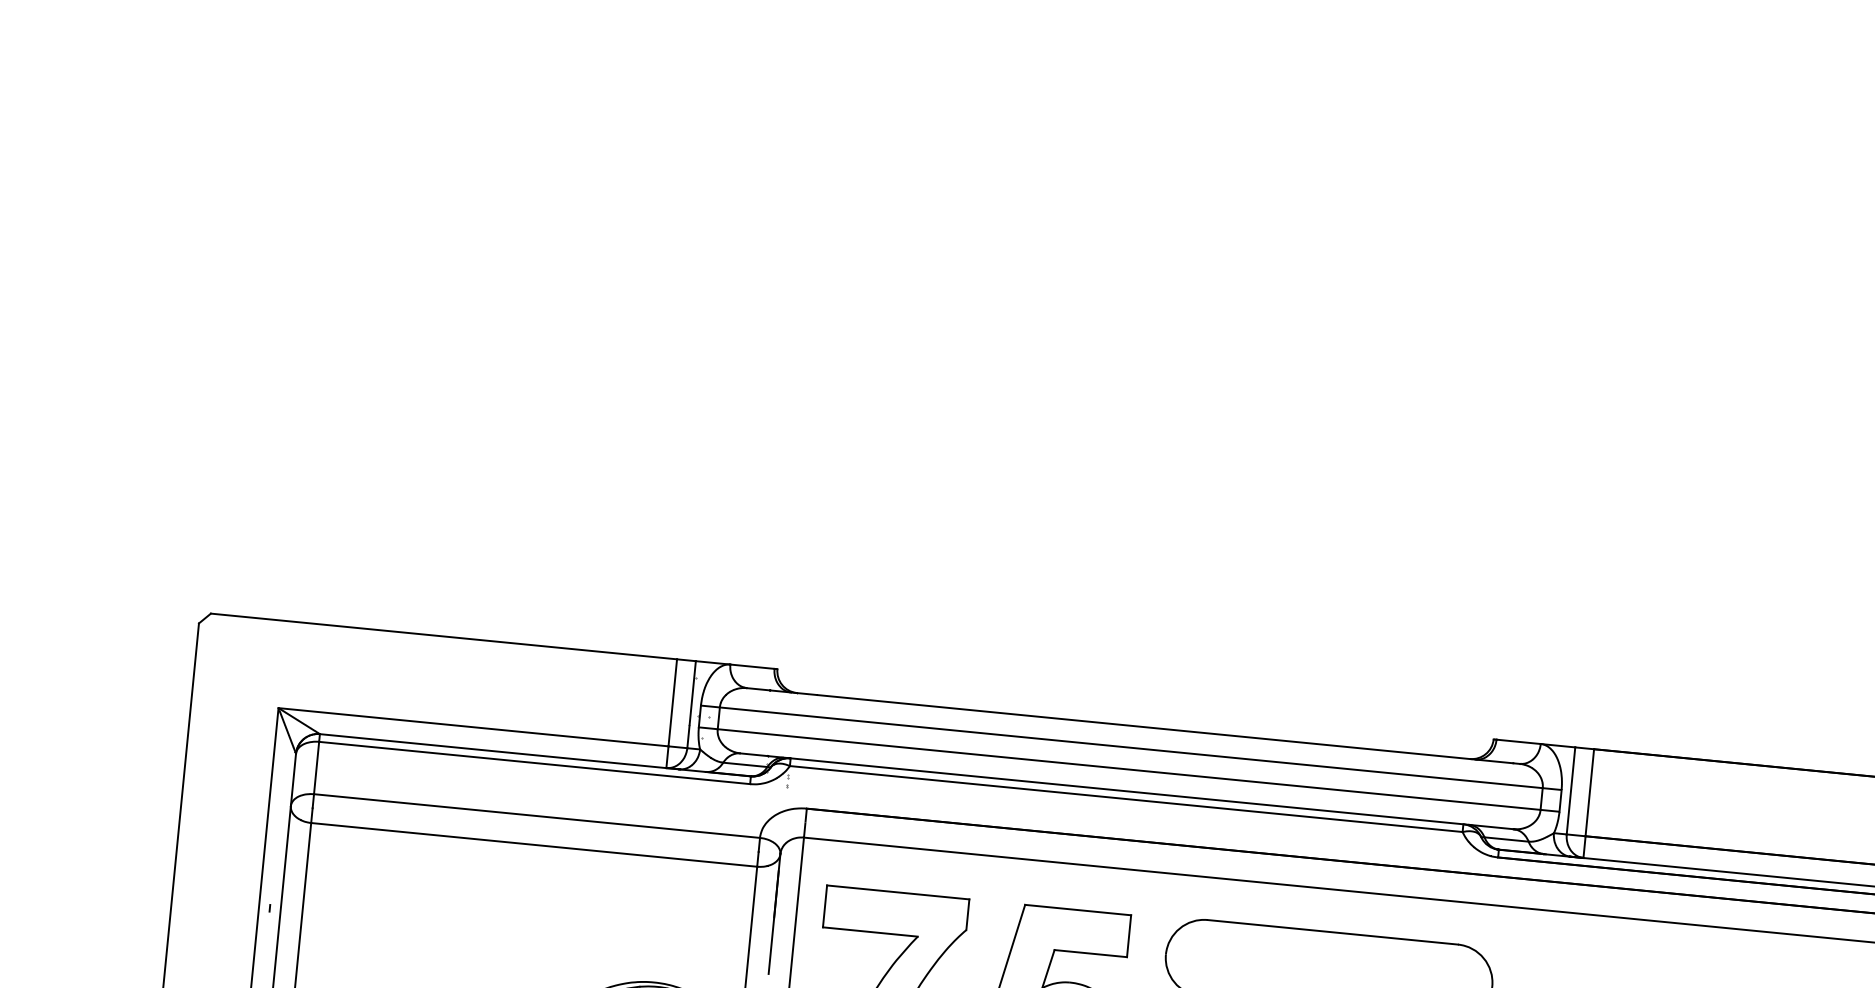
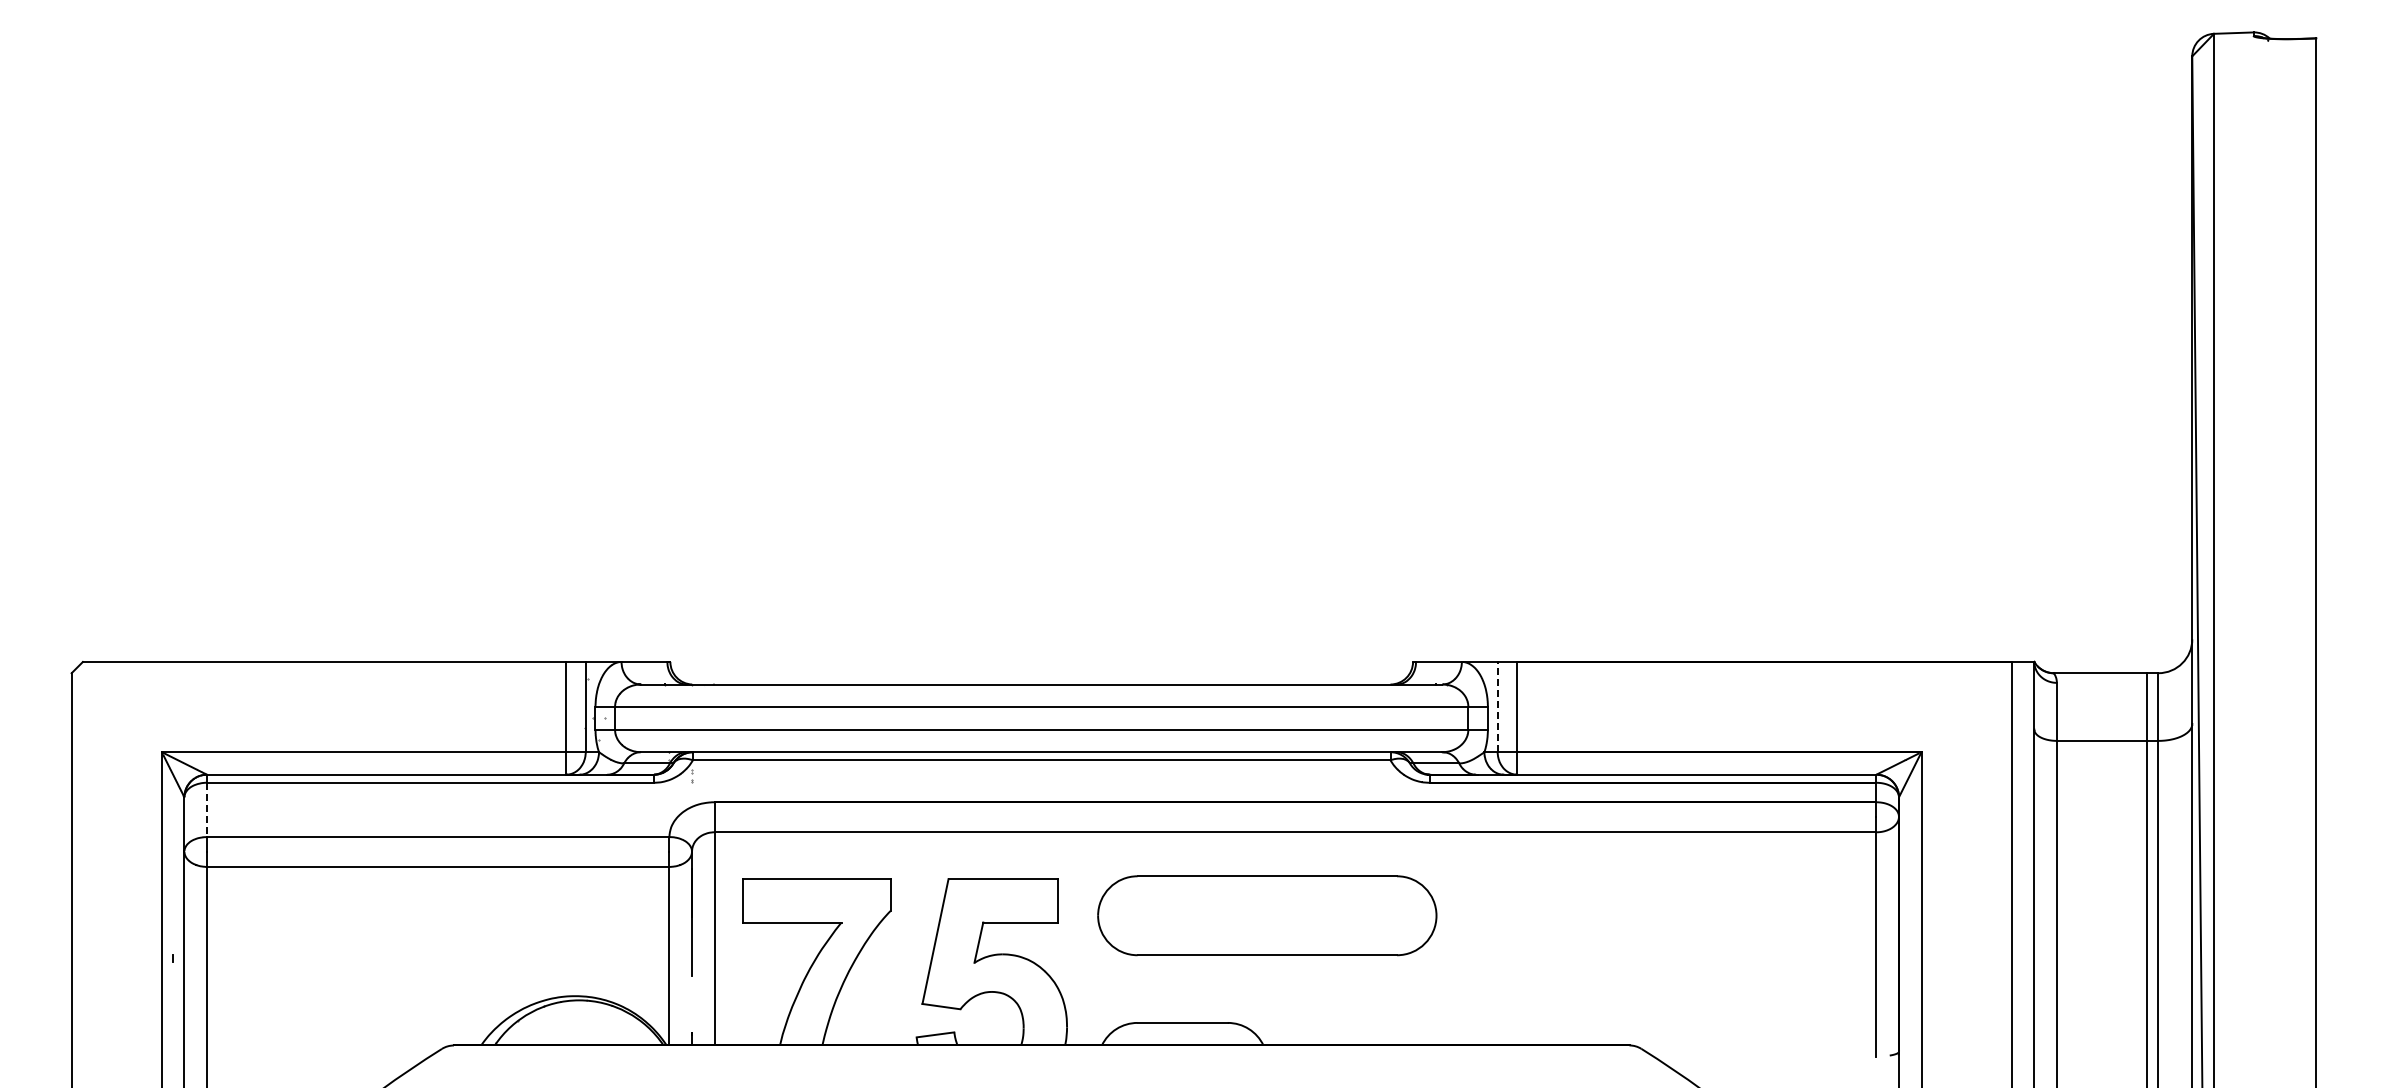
line: (316, 768) -> (206, 810), solid -> dashed
line: (1570, 790) -> (1497, 706), solid -> dashed

